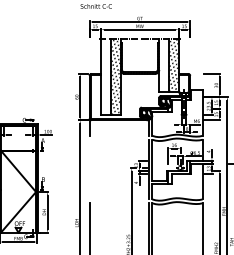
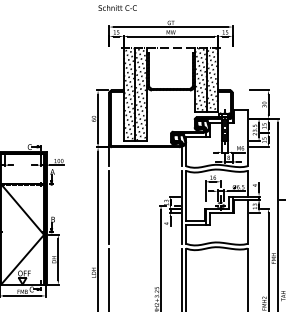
hatch: (163, 65) -> (199, 80), added
hatch: (105, 76) -> (128, 93), added
line: (89, 169) -> (109, 207), added

